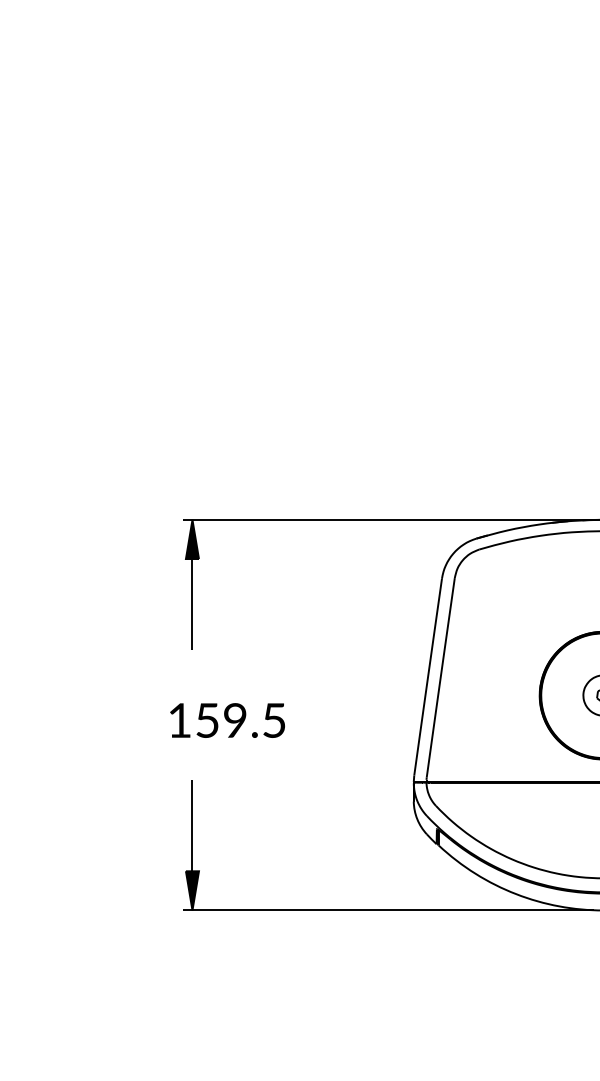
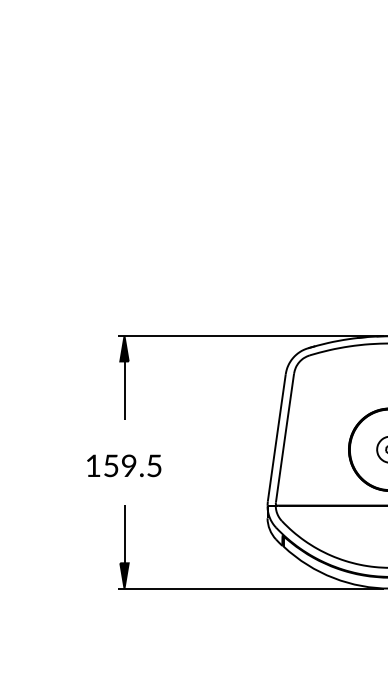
text: (228, 719) -> (124, 465), moved

